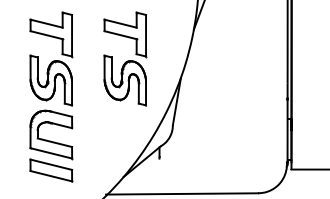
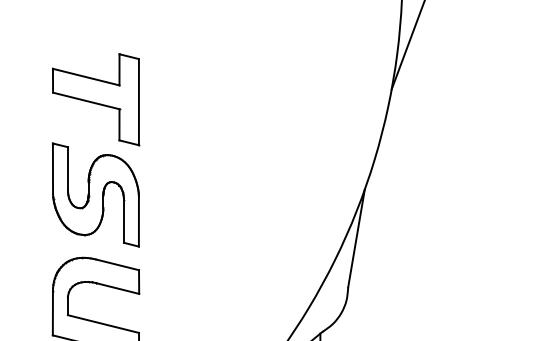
part: (125, 58) -> (249, 149), removed

